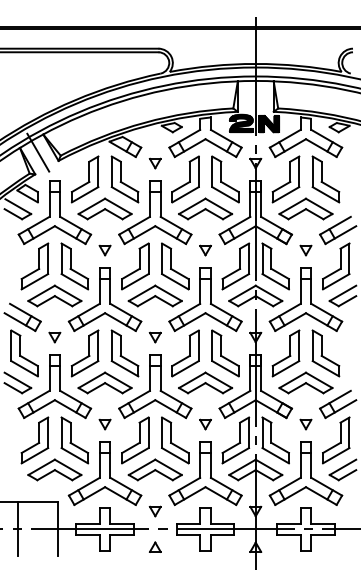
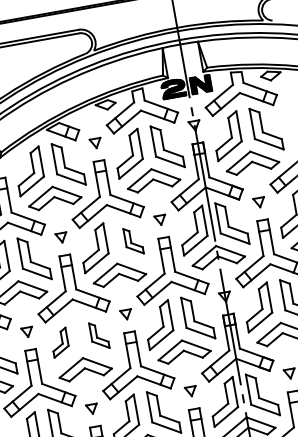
part: (175, 266) -> (133, 241), size x0.6
part: (84, 353) -> (59, 342), size x0.6
part: (124, 353) -> (98, 335), size x0.6

